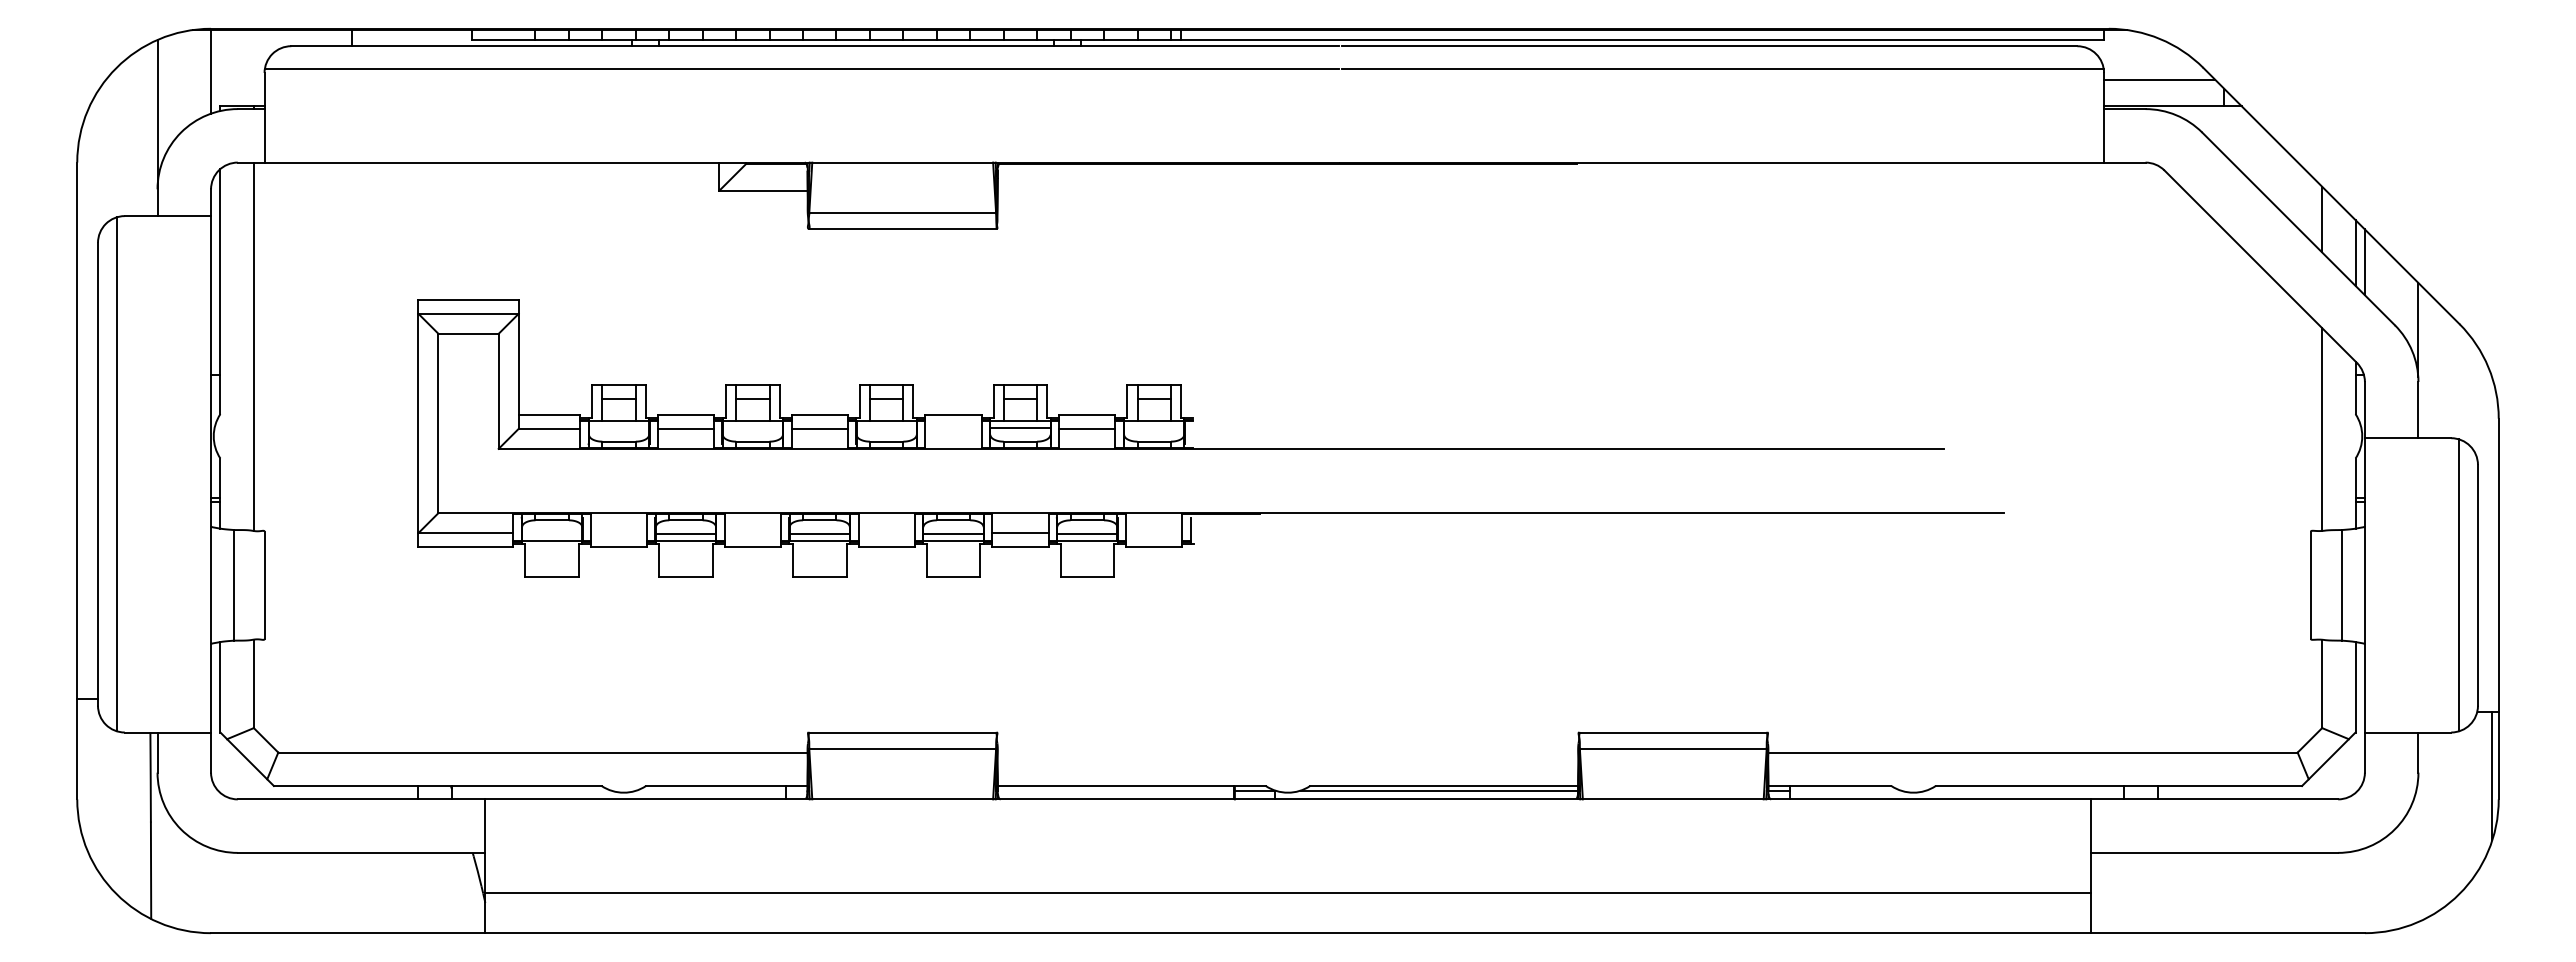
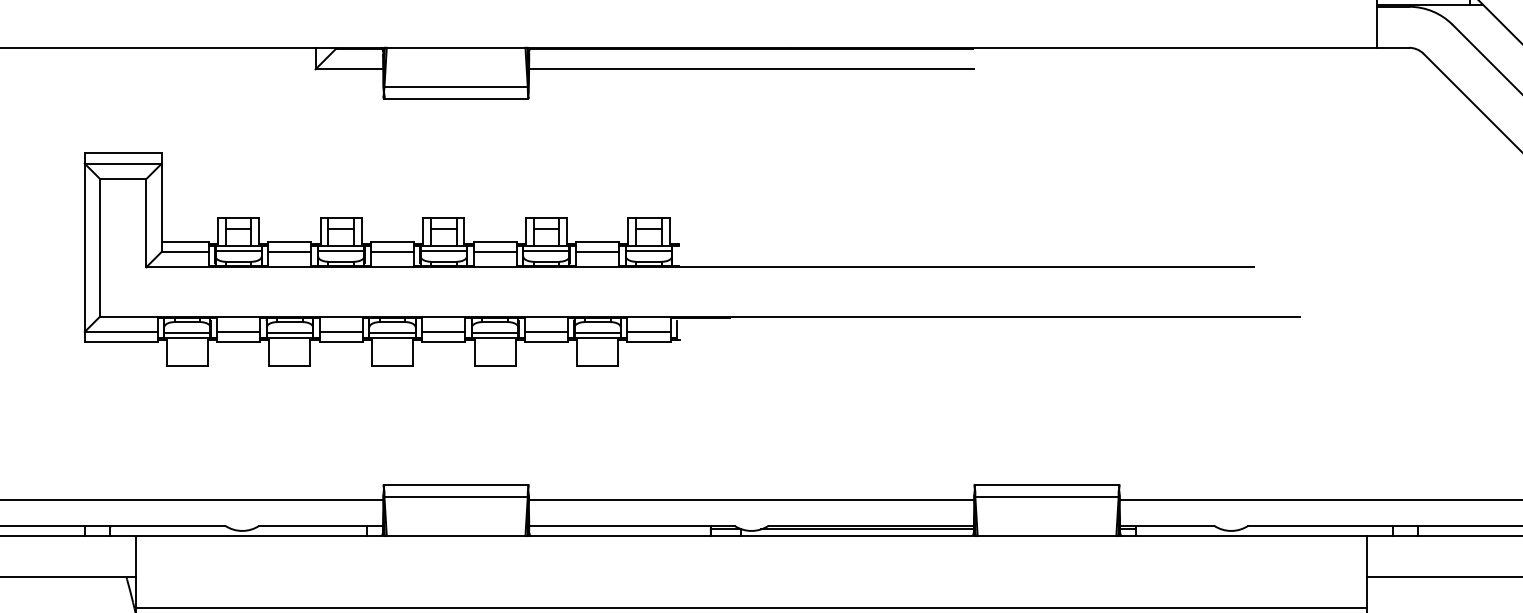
line: (1287, 190) -> (751, 69), added
line: (618, 427) -> (238, 250), added
line: (752, 427) -> (340, 250), added
line: (886, 427) -> (443, 250), added
line: (1154, 427) -> (649, 250), added
line: (953, 428) -> (495, 251), added
line: (618, 533) -> (238, 332), added
line: (752, 533) -> (340, 332), added
line: (886, 533) -> (443, 332), added
line: (1154, 533) -> (649, 332), added
line: (552, 534) -> (187, 332), added
line: (1287, 752) -> (751, 500), added

